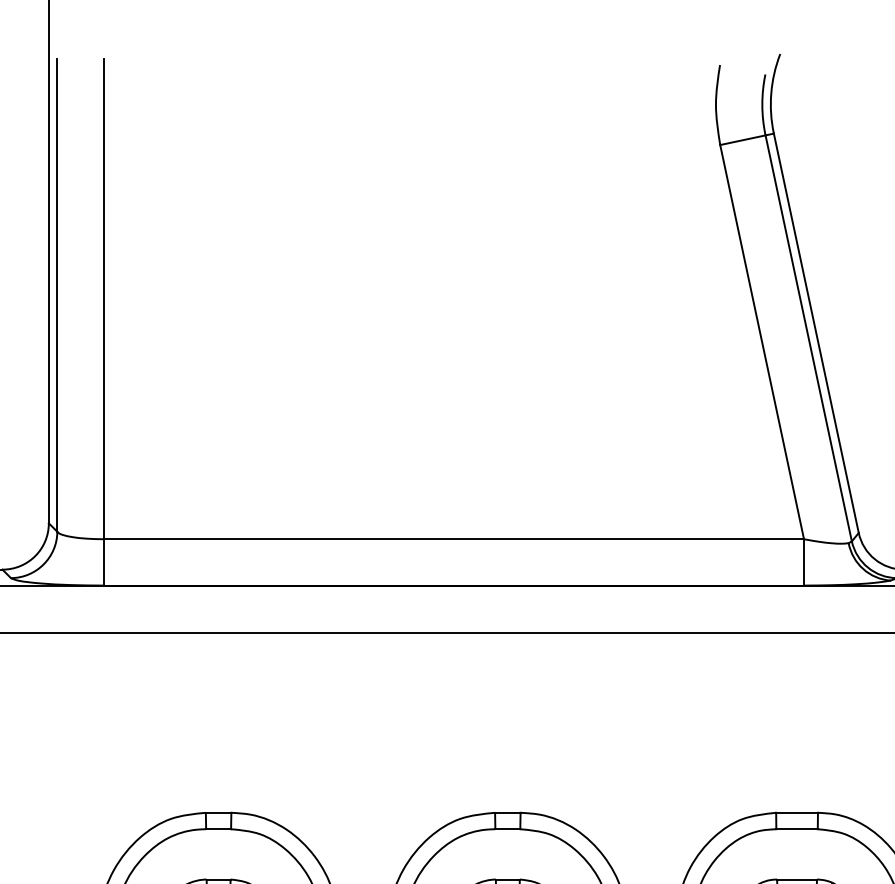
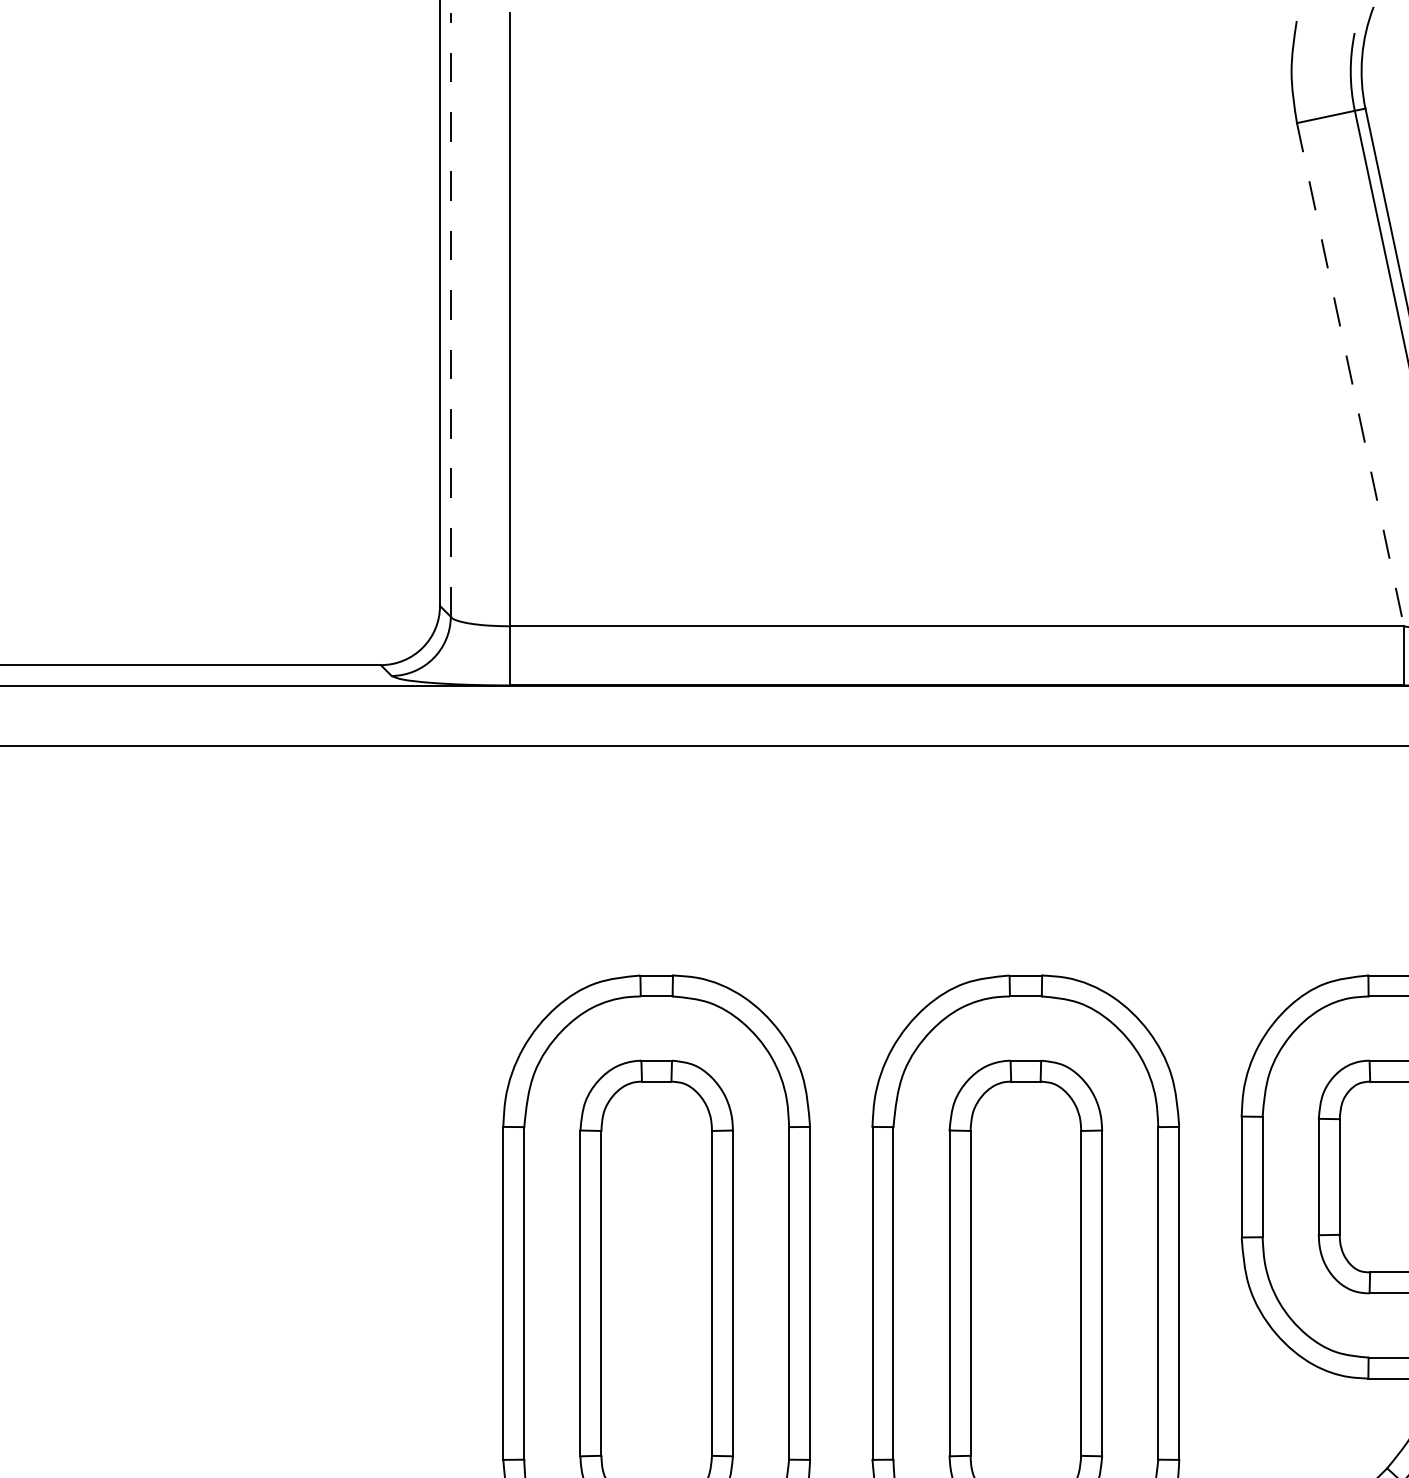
line: (57, 295) -> (450, 315), solid -> dashed
line: (762, 342) -> (1350, 375), solid -> dashed

